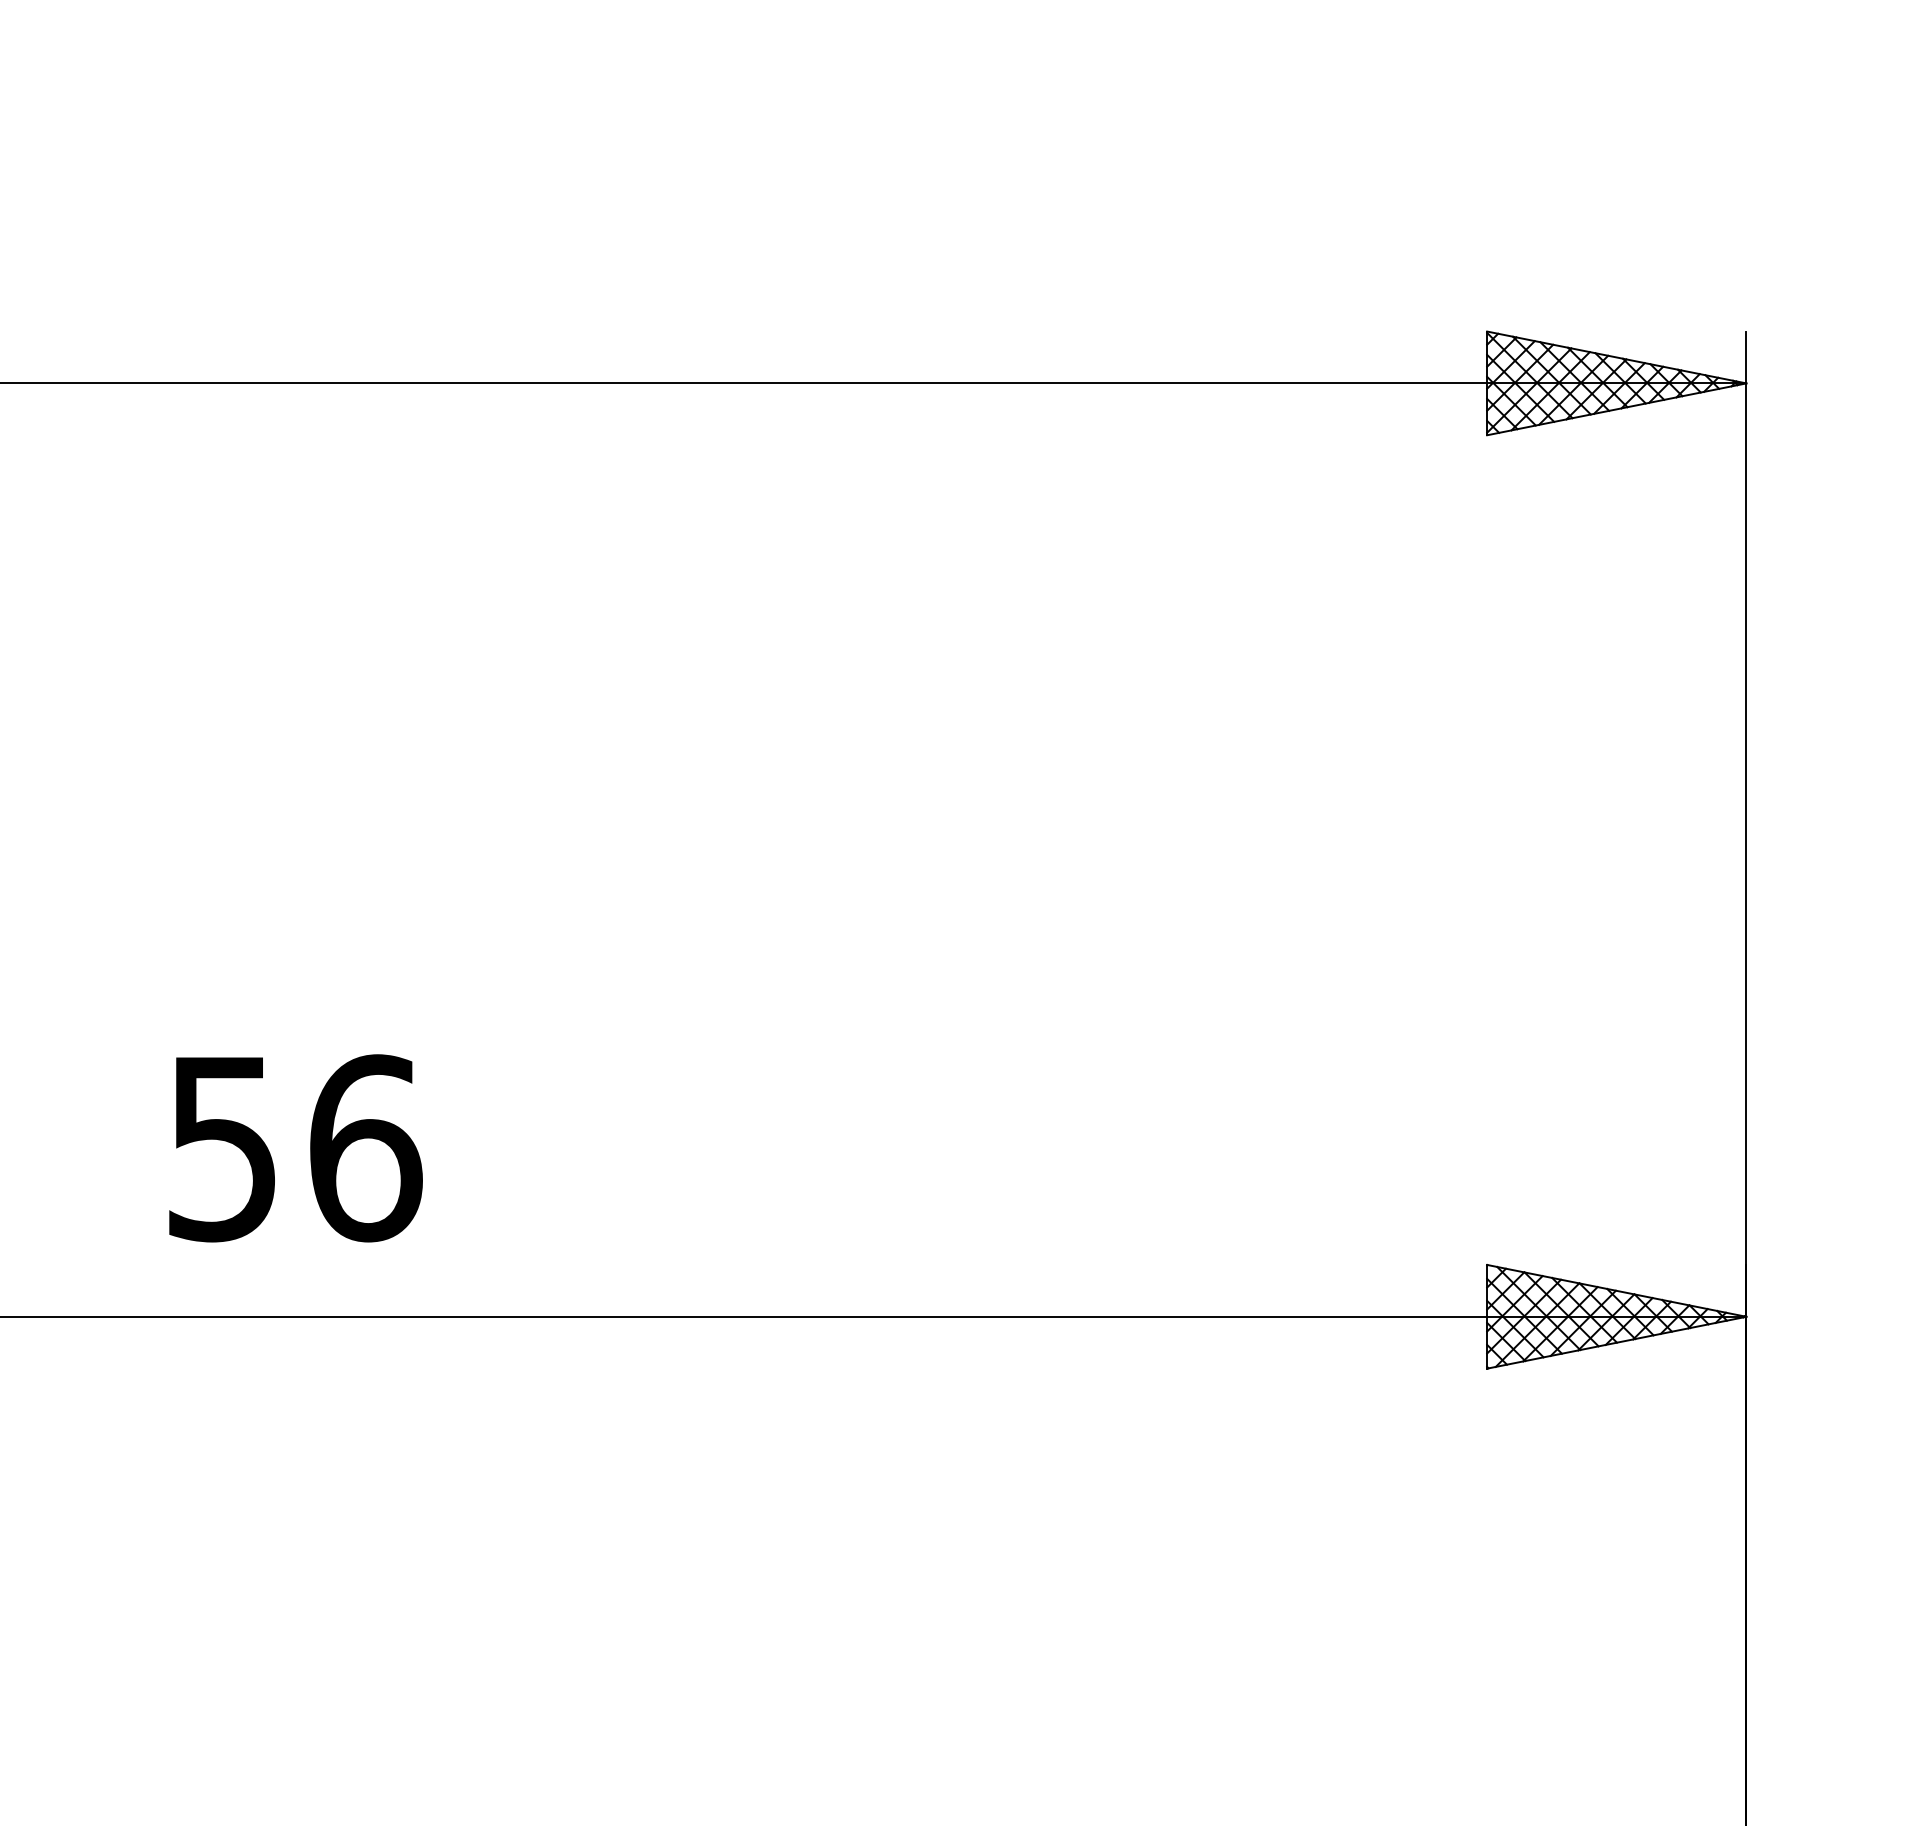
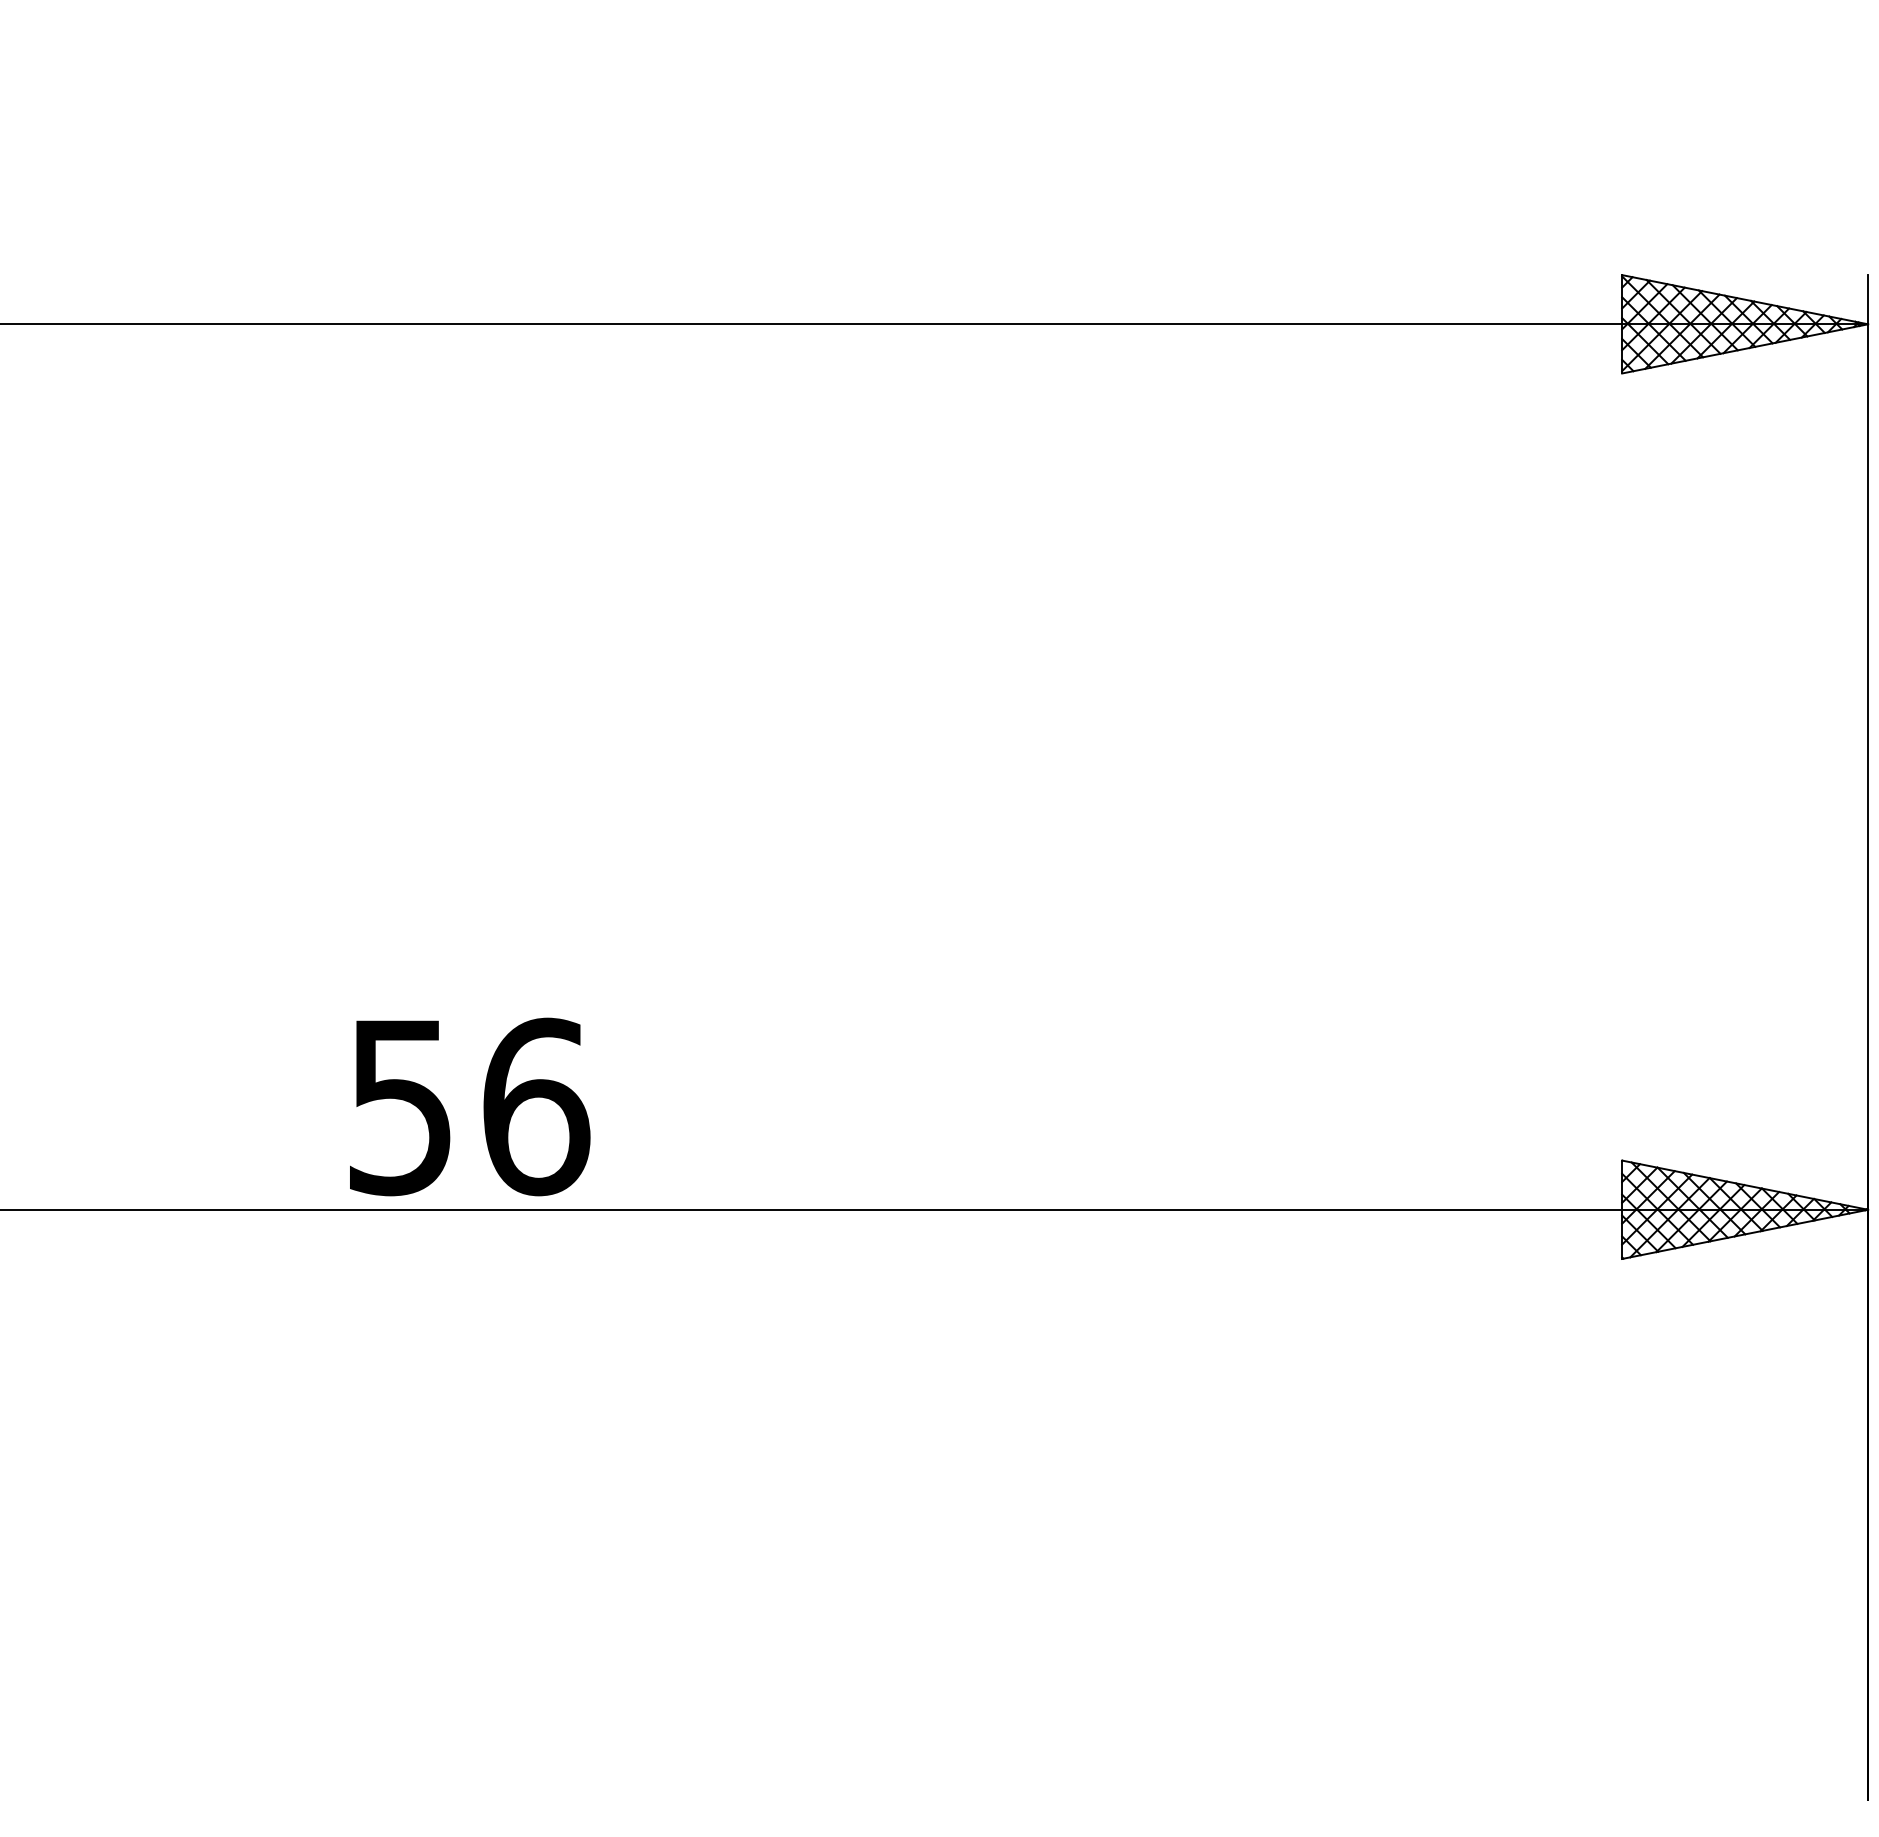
text: (296, 1147) -> (470, 1106), moved

